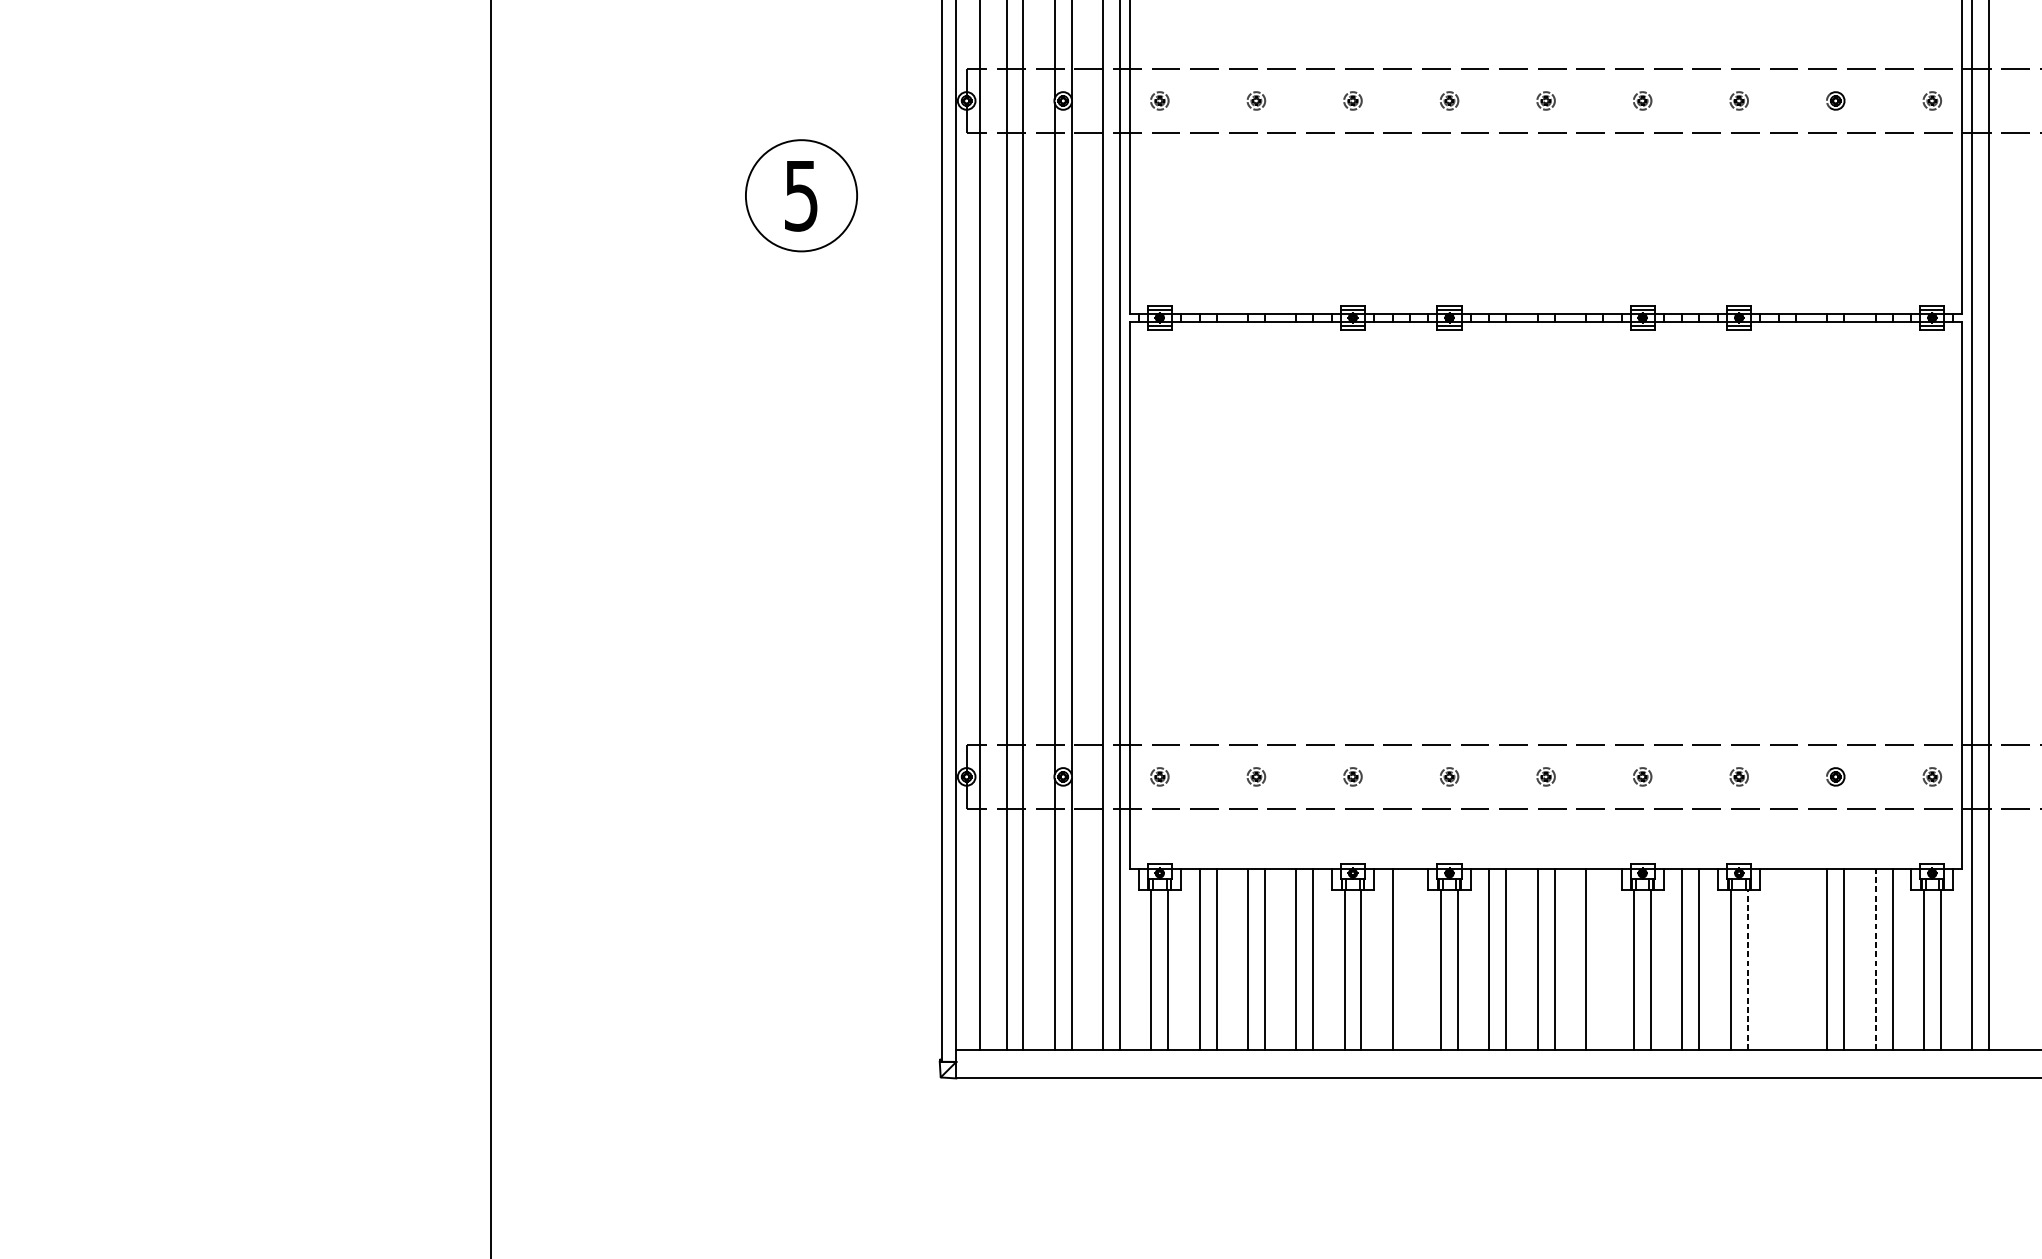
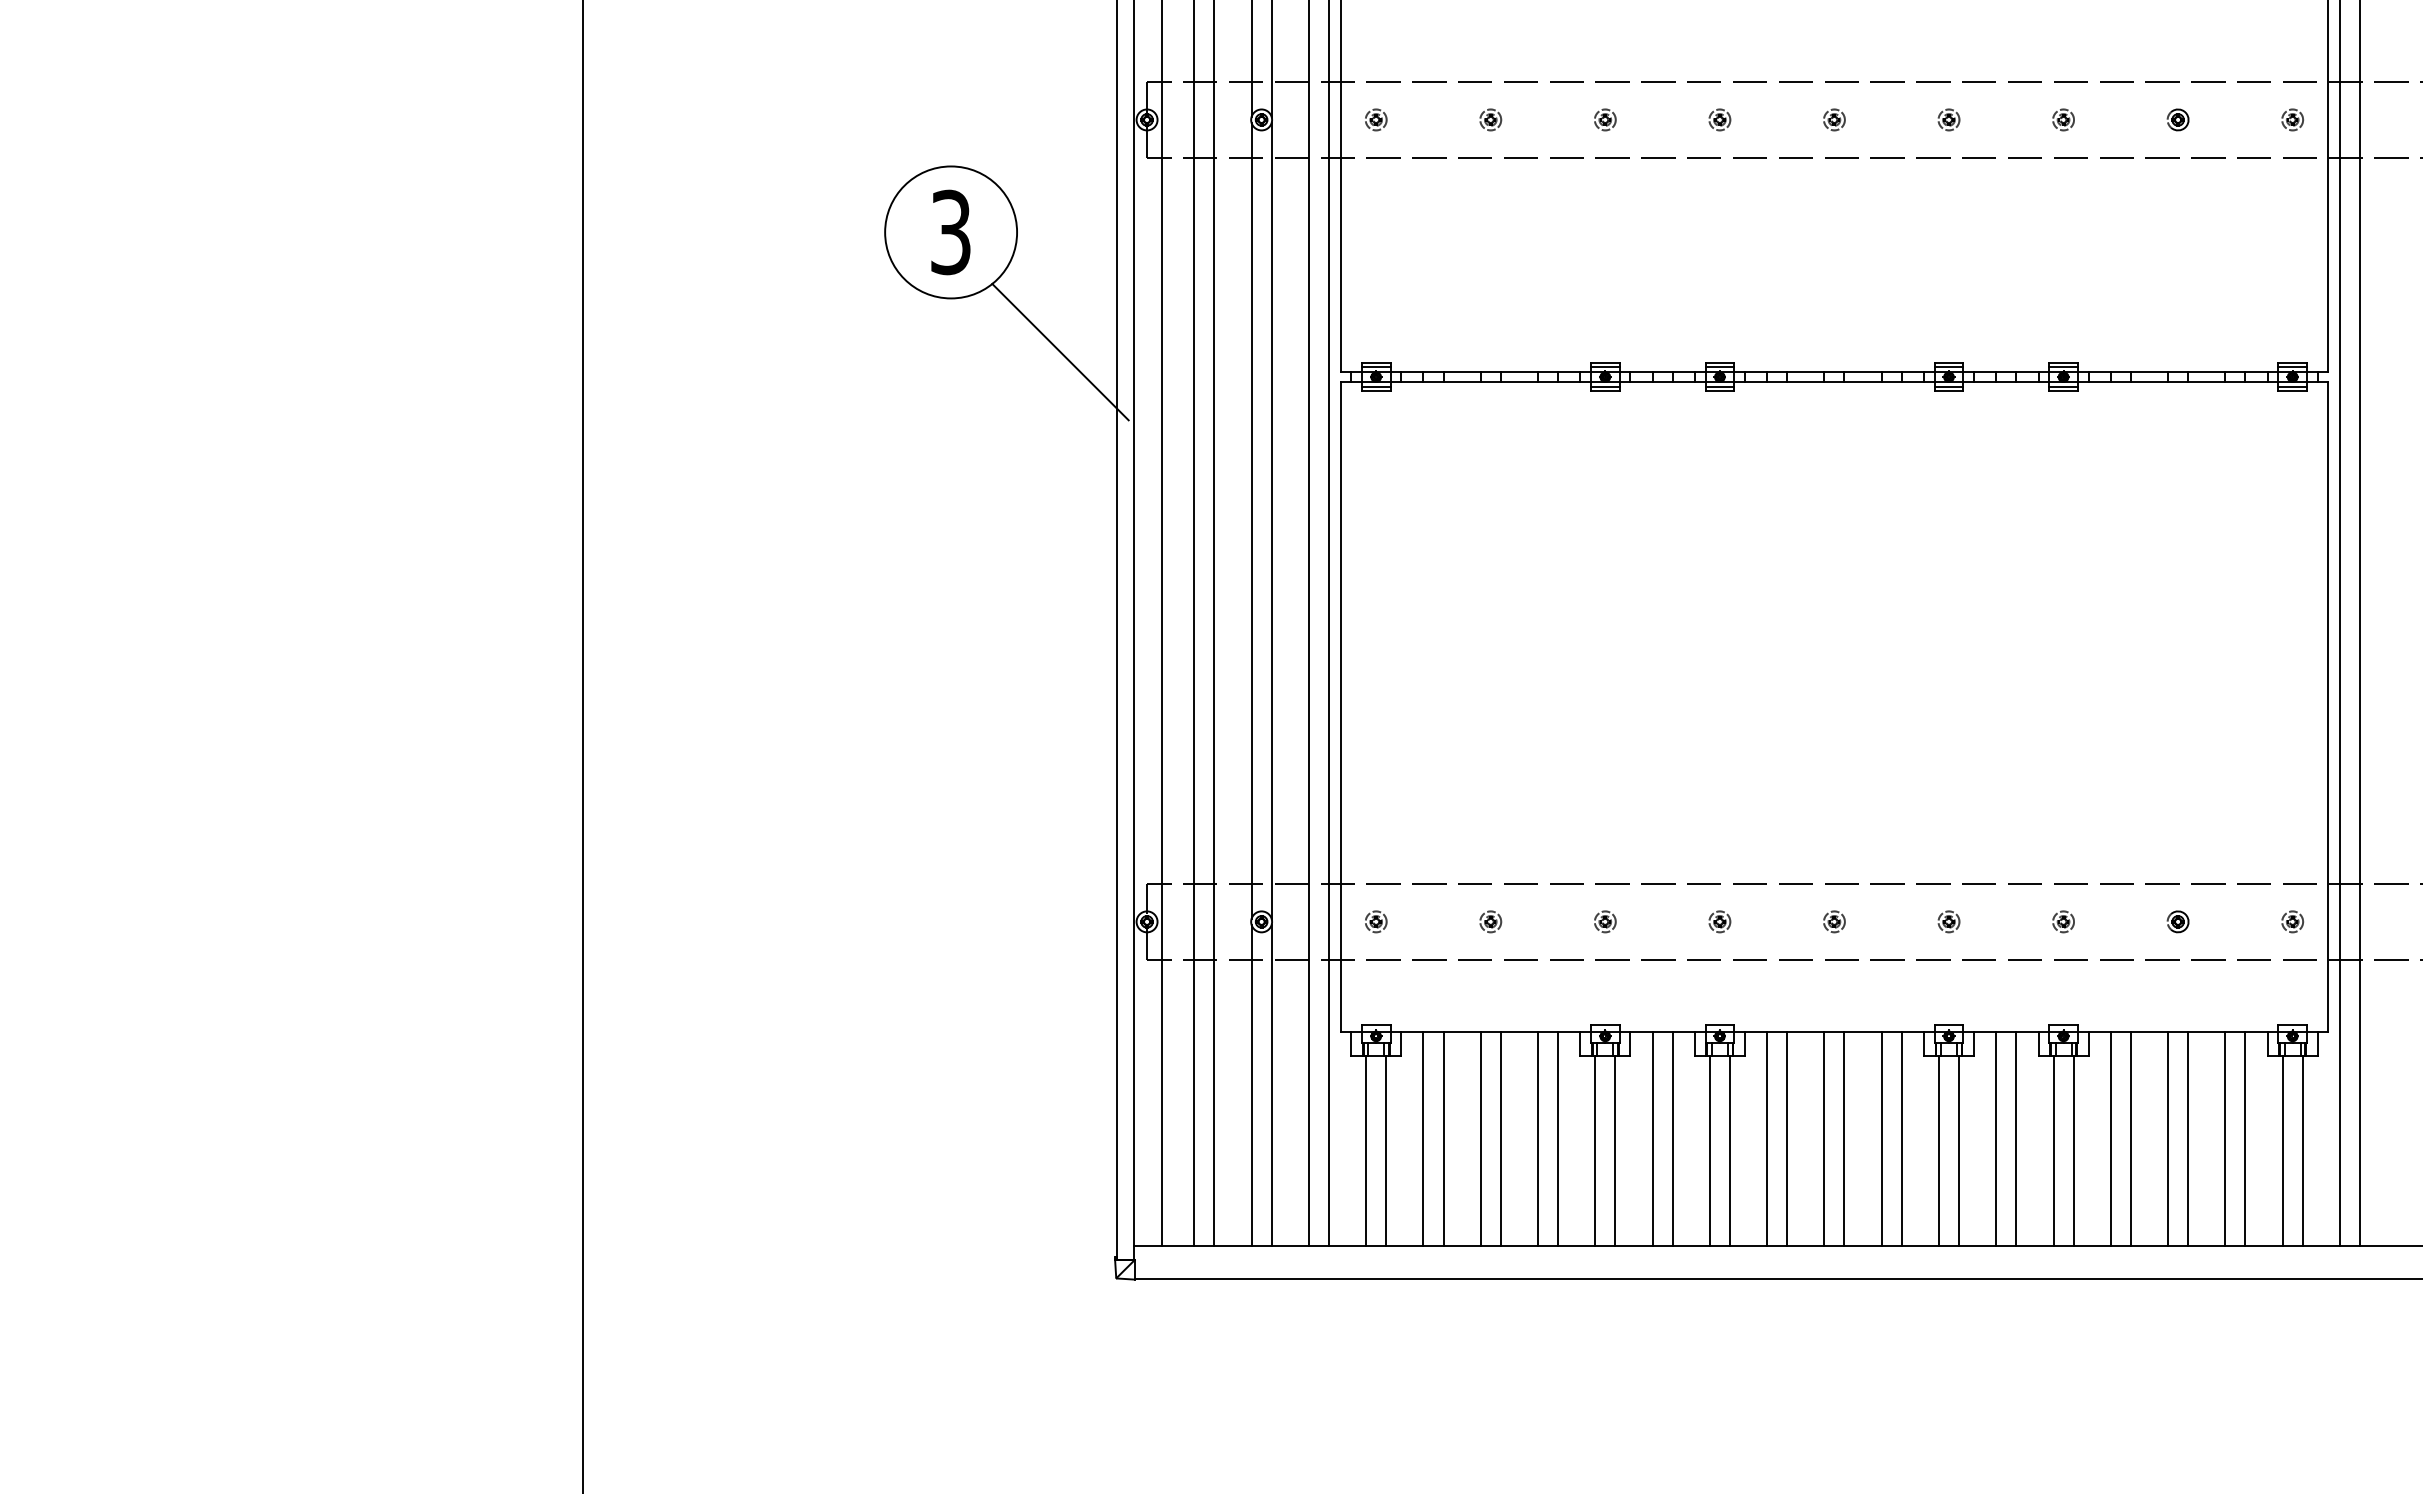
text: (801, 194) -> (950, 231), 5 -> 3
line: (893, 296) -> (1060, 351), added
line: (1409, 959) -> (1672, 1138), added
line: (1602, 959) -> (1901, 1138), added
line: (1778, 959) -> (2110, 1138), added
line: (1795, 959) -> (2130, 1138), added
line: (1875, 959) -> (2225, 1138), dashed -> solid
line: (1747, 970) -> (2073, 1151), dashed -> solid

